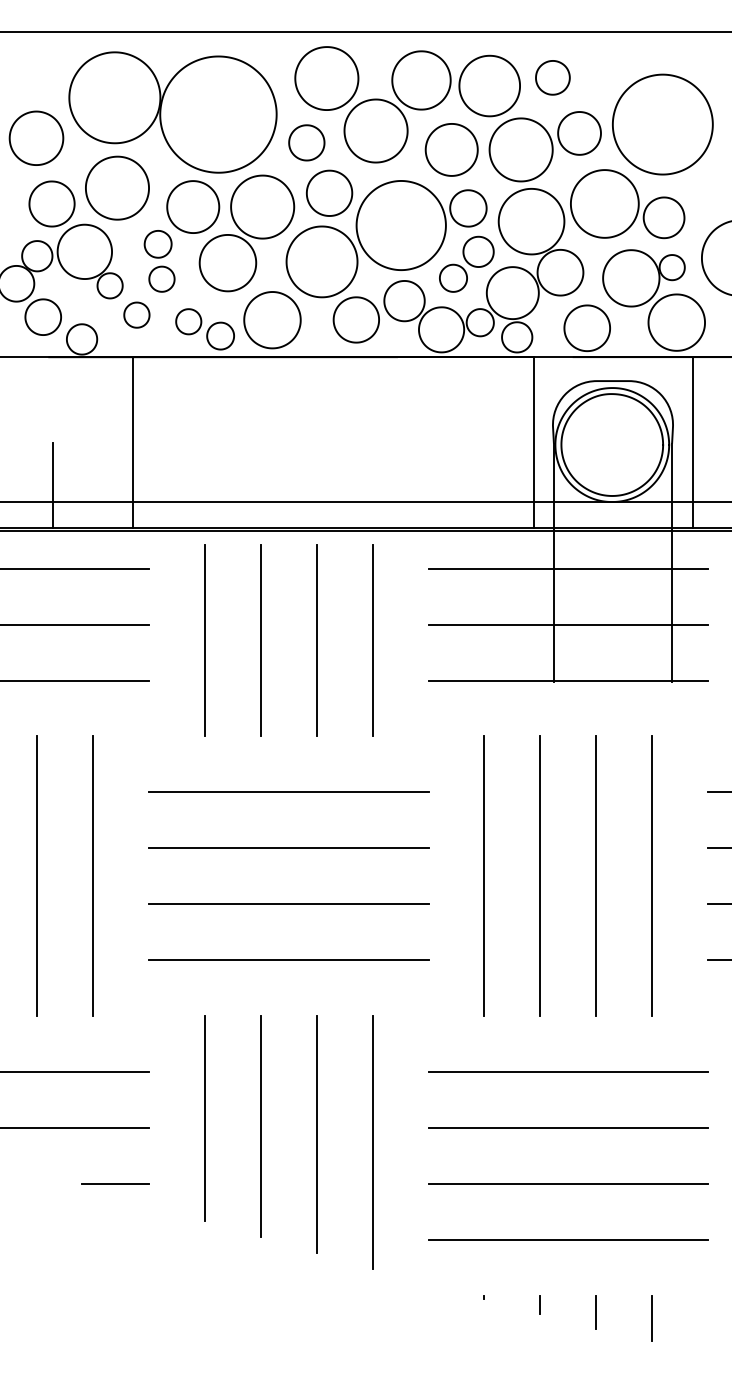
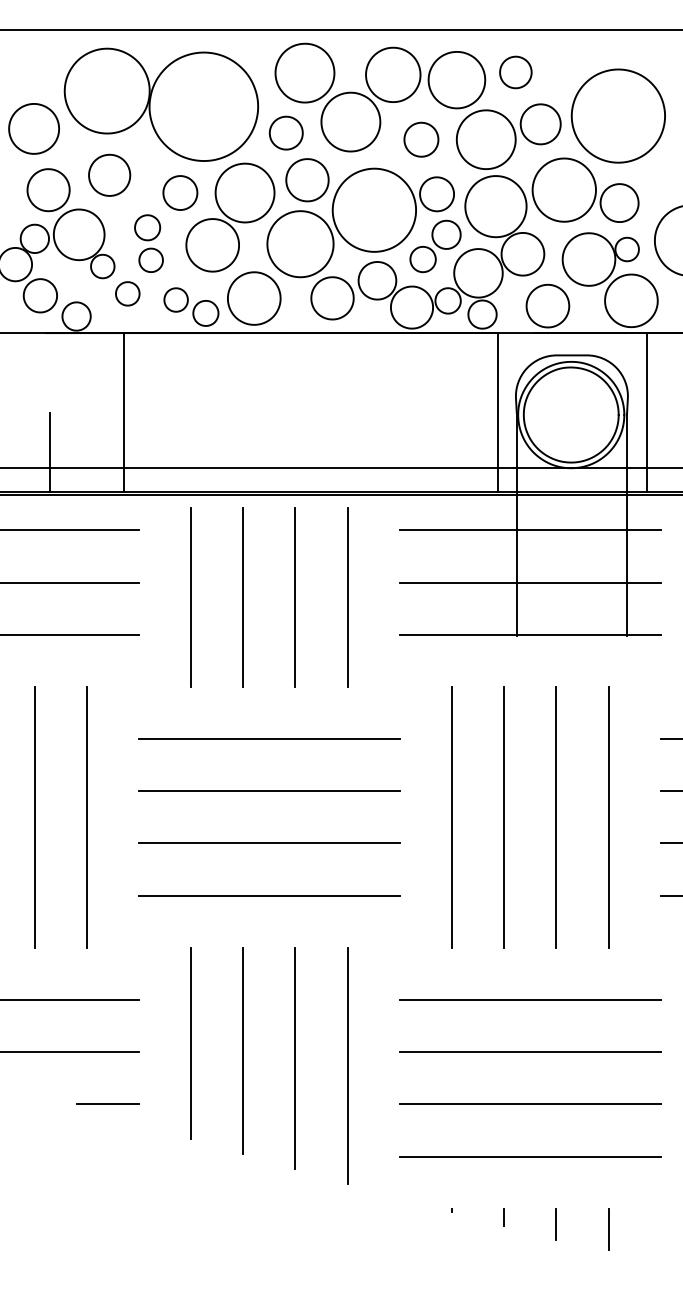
part: (451, 149) -> (421, 139), size x0.7
part: (117, 187) -> (109, 174), size x0.7
part: (193, 206) -> (180, 192), size x0.7

